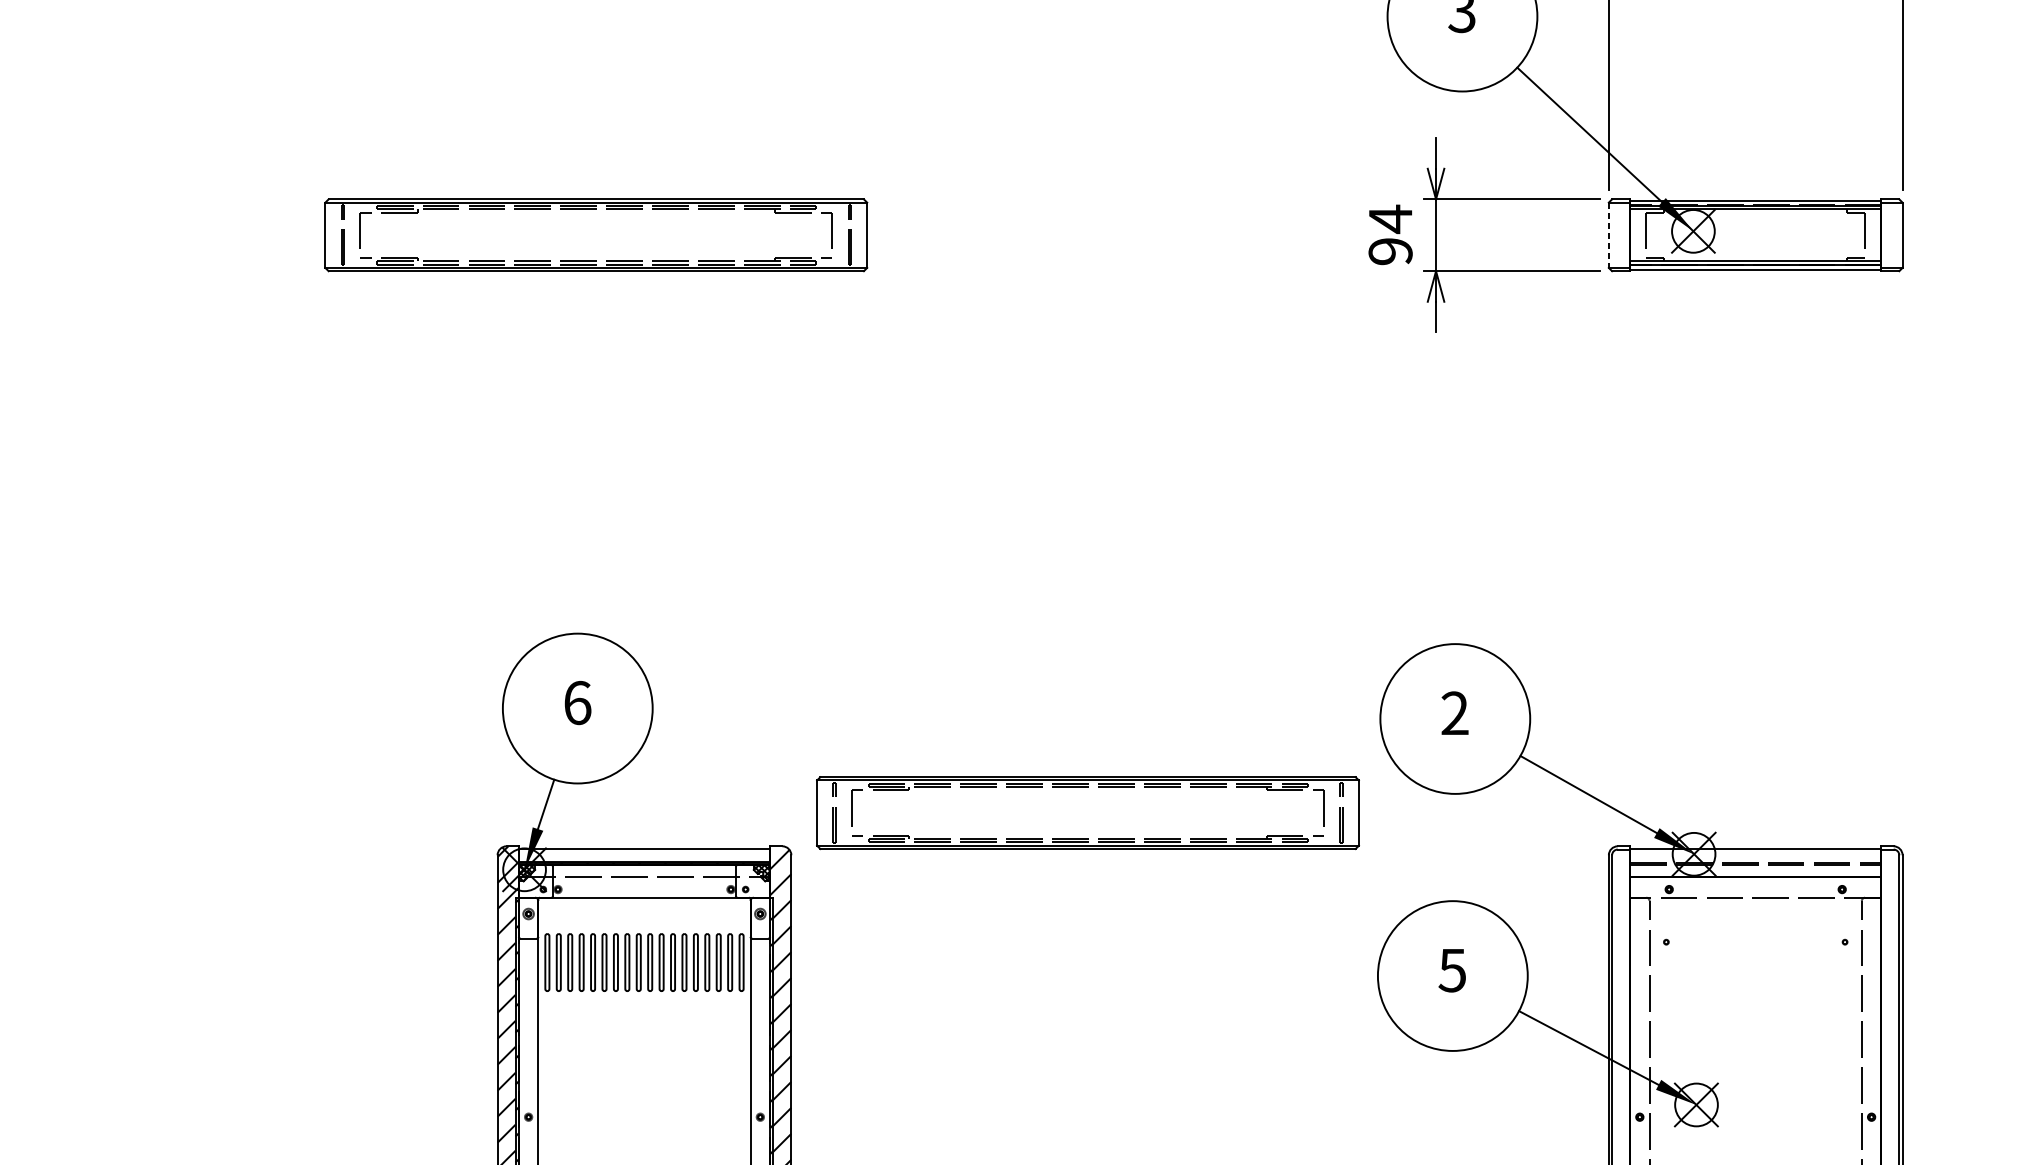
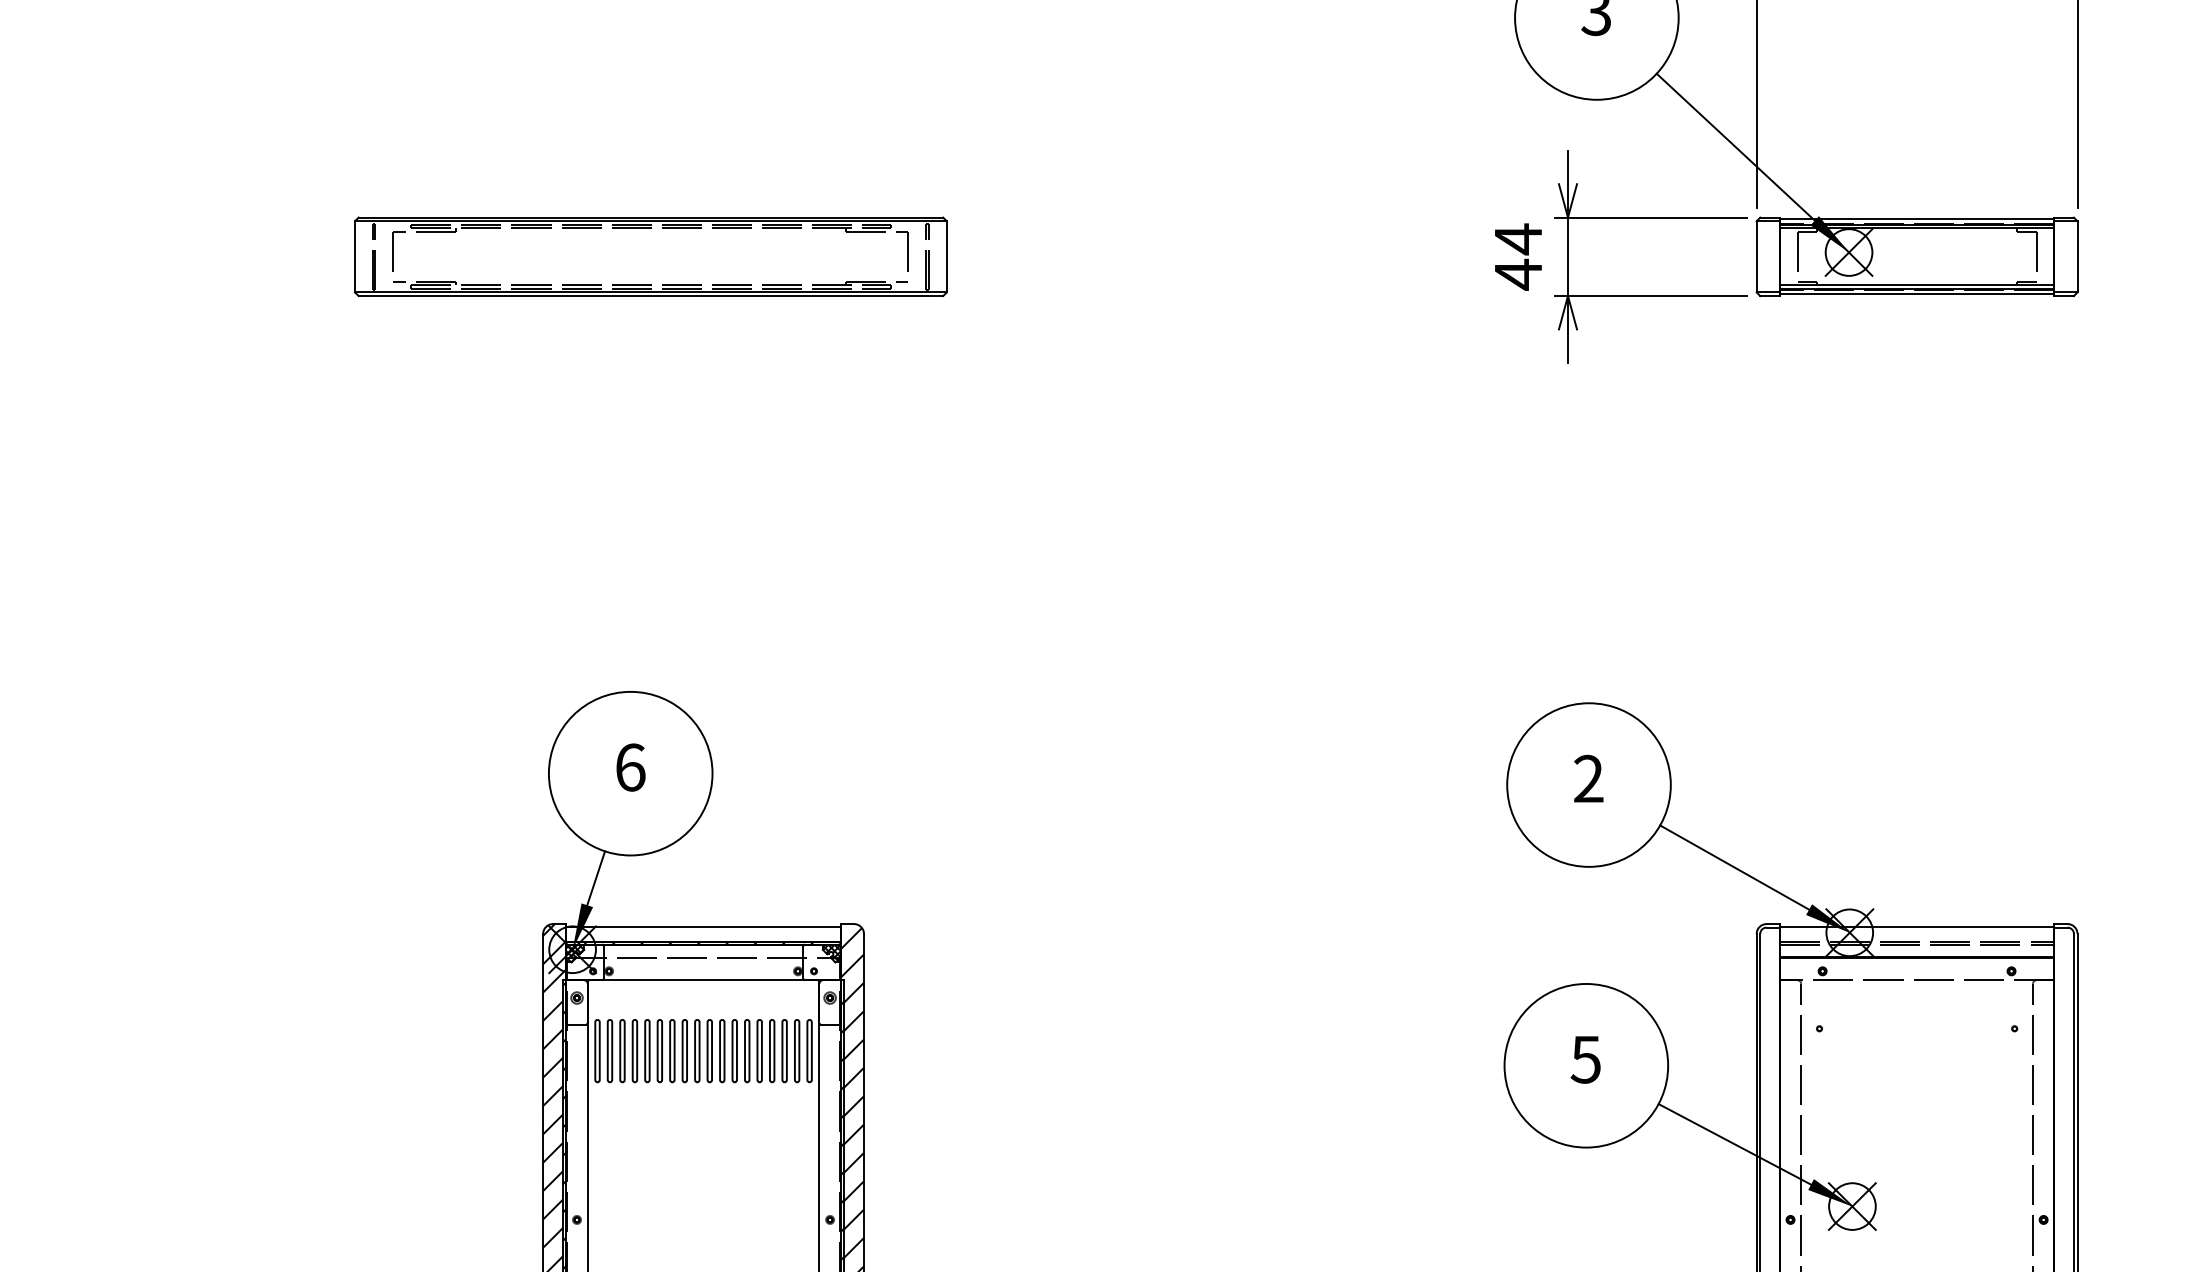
line: (1608, 234) -> (1756, 256), dashed -> solid
text: (1390, 251) -> (1518, 274), 94 -> 44
part: (1087, 812) -> (1187, 887), removed

